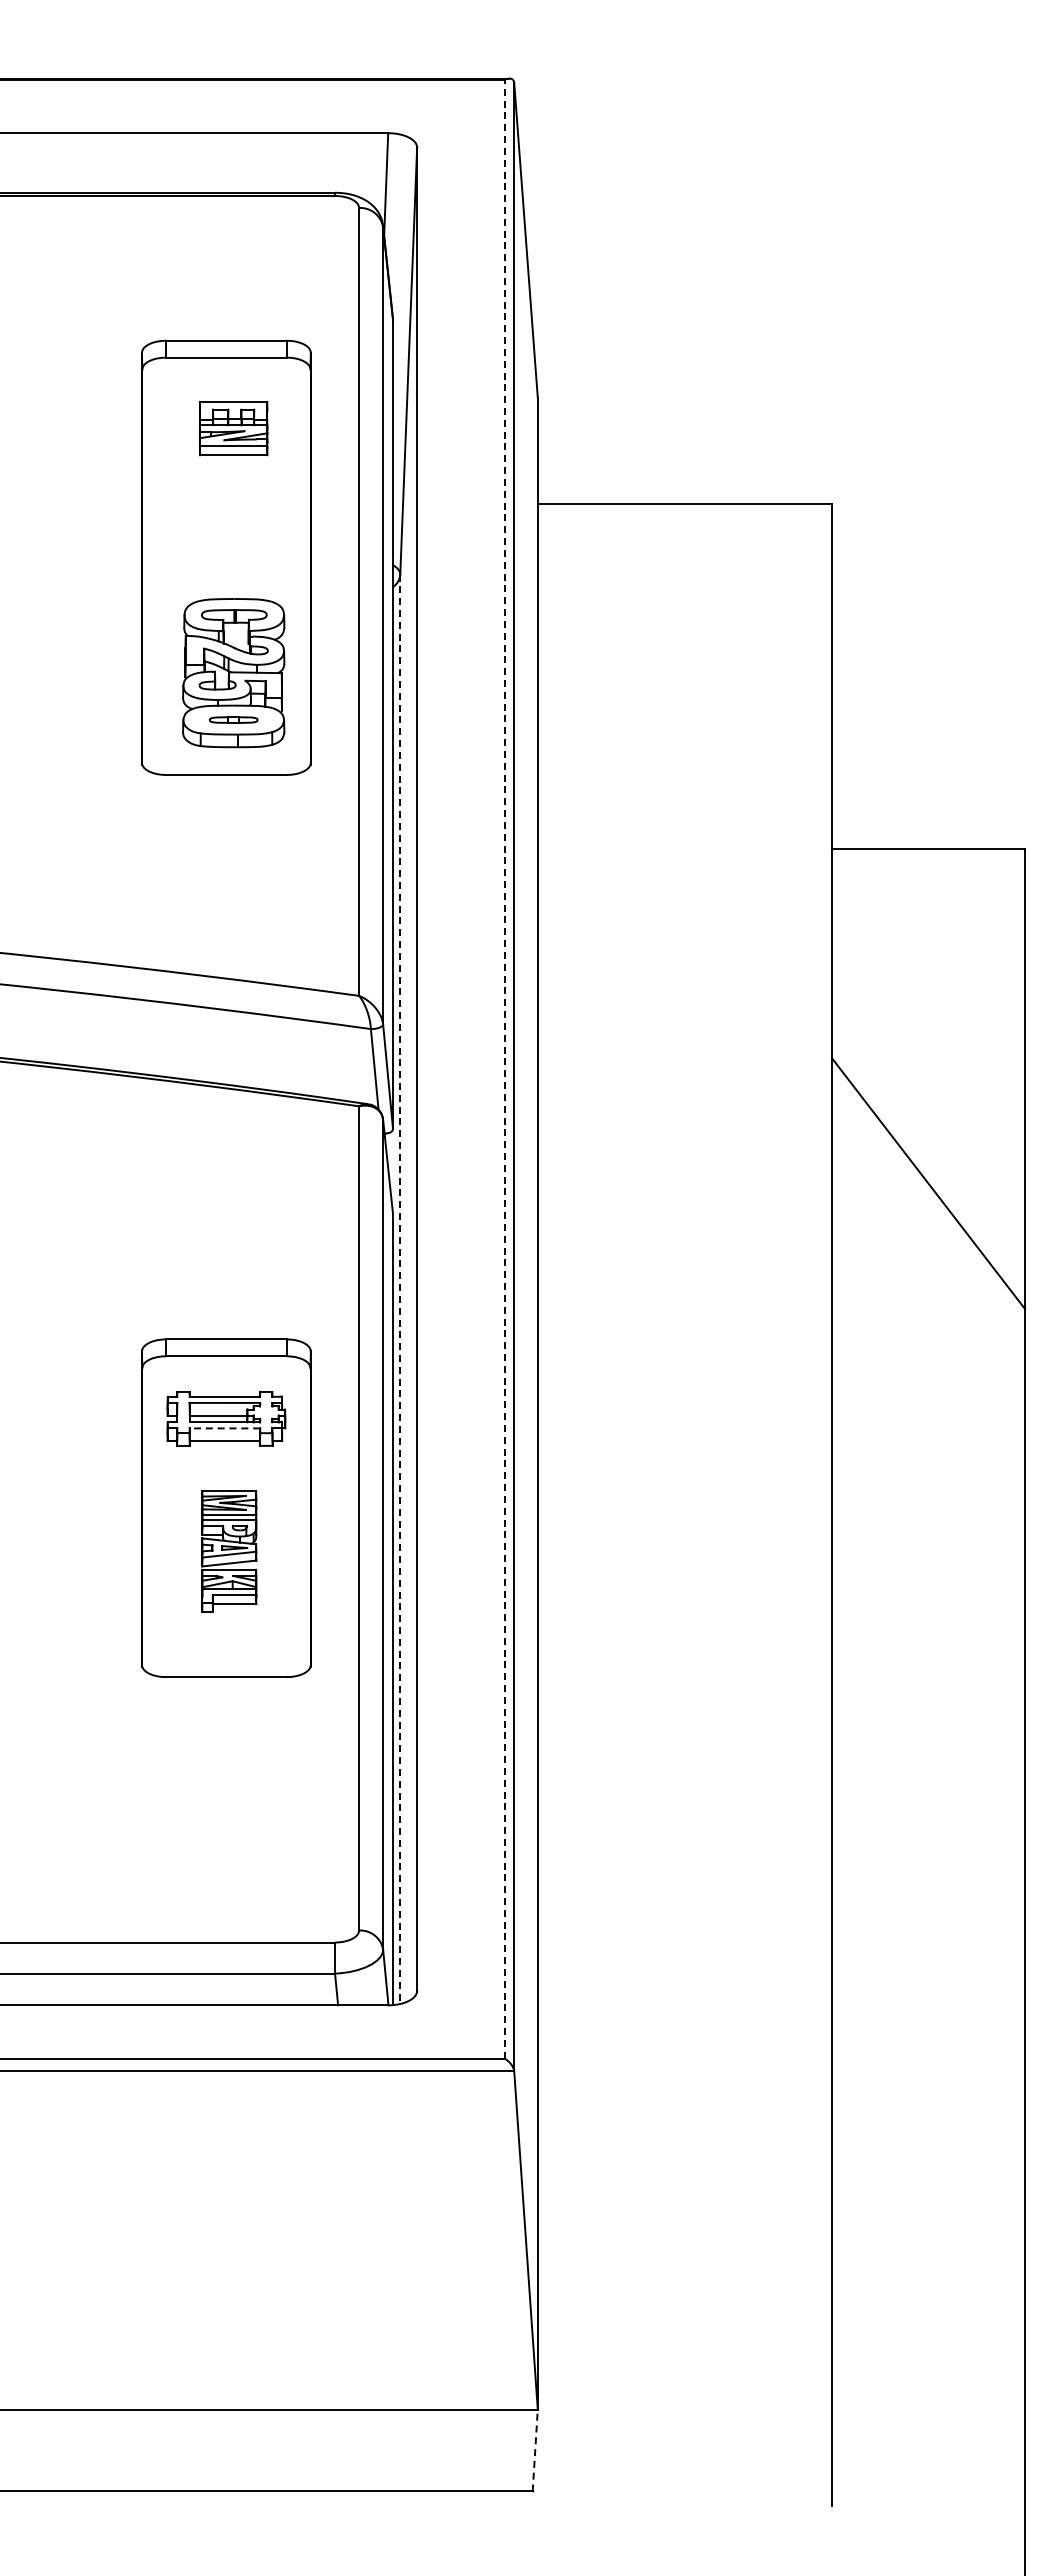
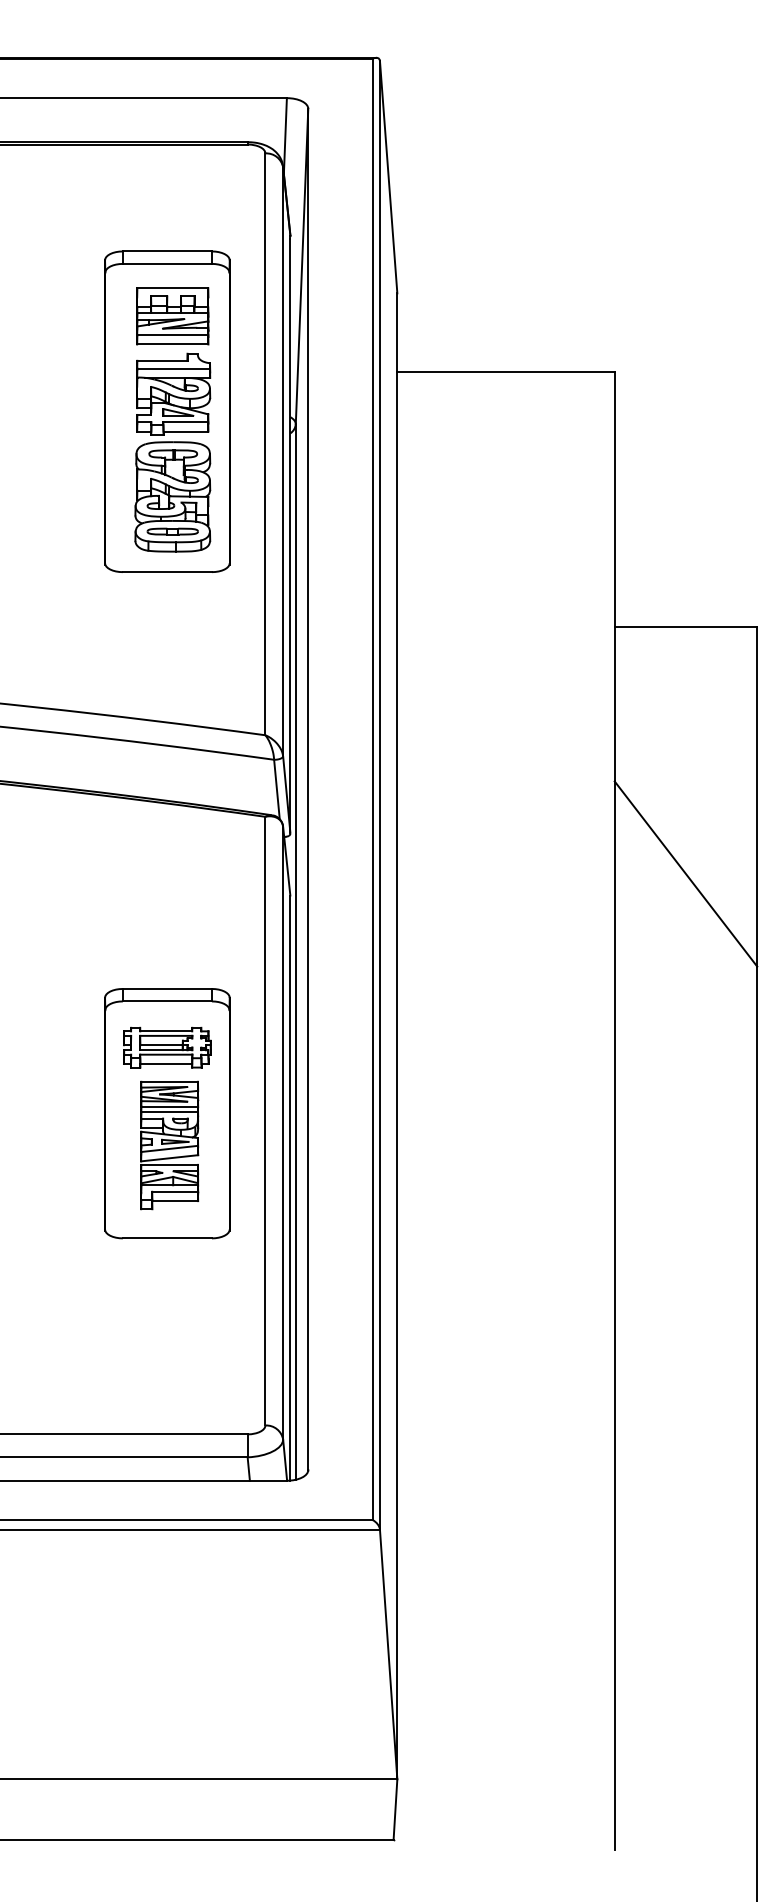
part: (233, 428) -> (172, 316), size x1.43
part: (234, 533) -> (173, 393), added
part: (233, 719) -> (172, 531), size x1.43
line: (504, 1068) -> (372, 788), dashed -> solid
line: (400, 1289) -> (295, 952), dashed -> solid
line: (224, 1428) -> (165, 1054), dashed -> solid
part: (228, 1551) -> (168, 1145), size x1.43
line: (535, 2450) -> (395, 1809), dashed -> solid

